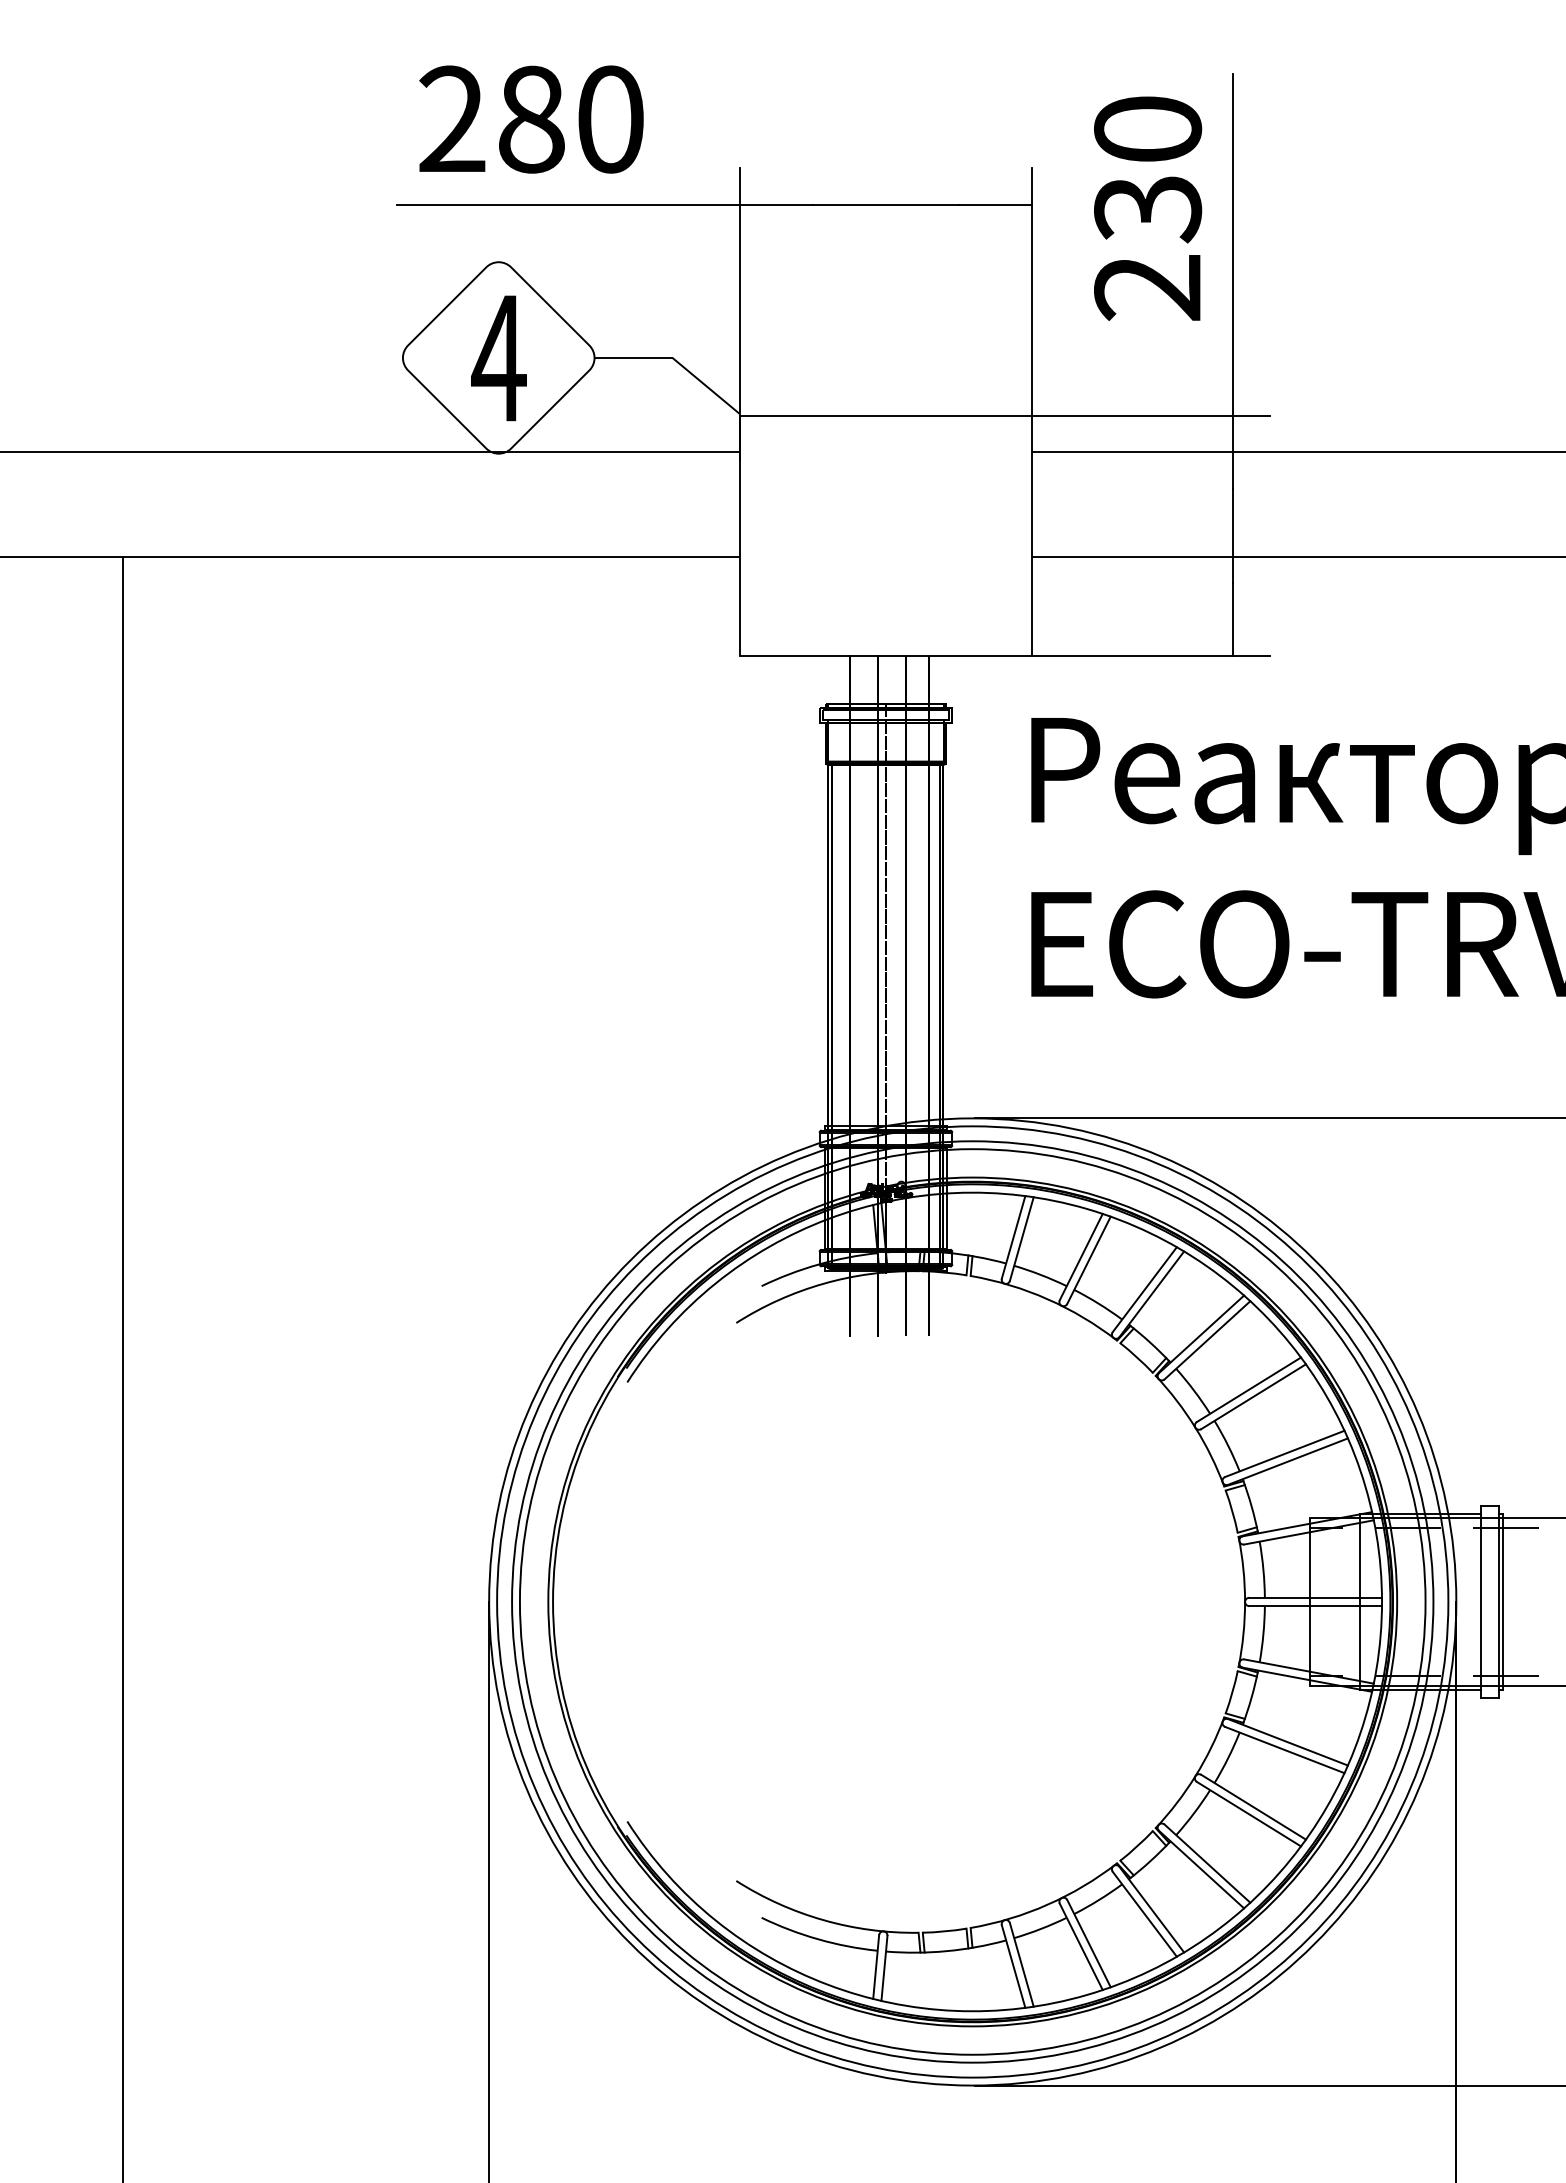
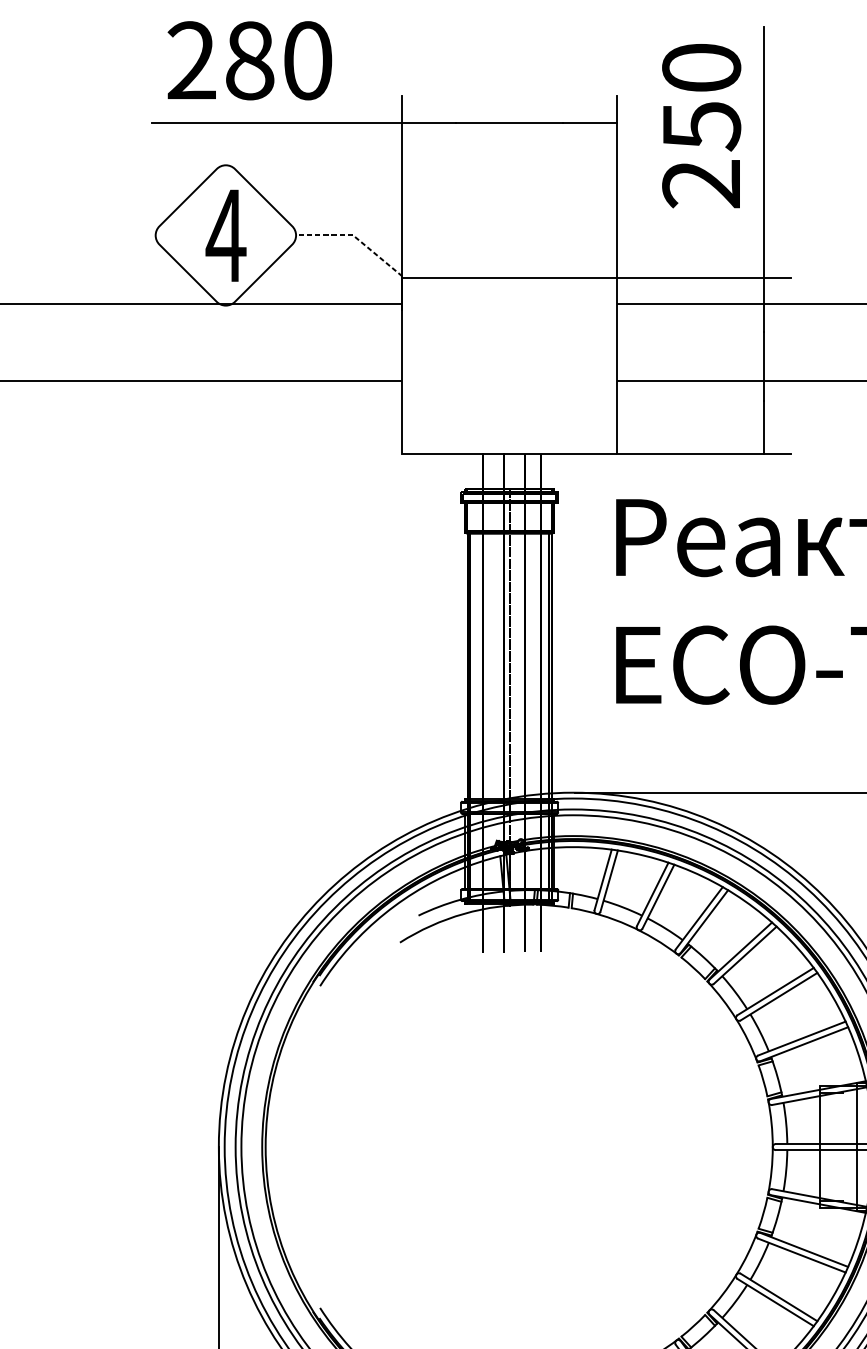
text: (1147, 209) -> (701, 126), 230 -> 250
line: (675, 360) -> (355, 237), solid -> dashed

